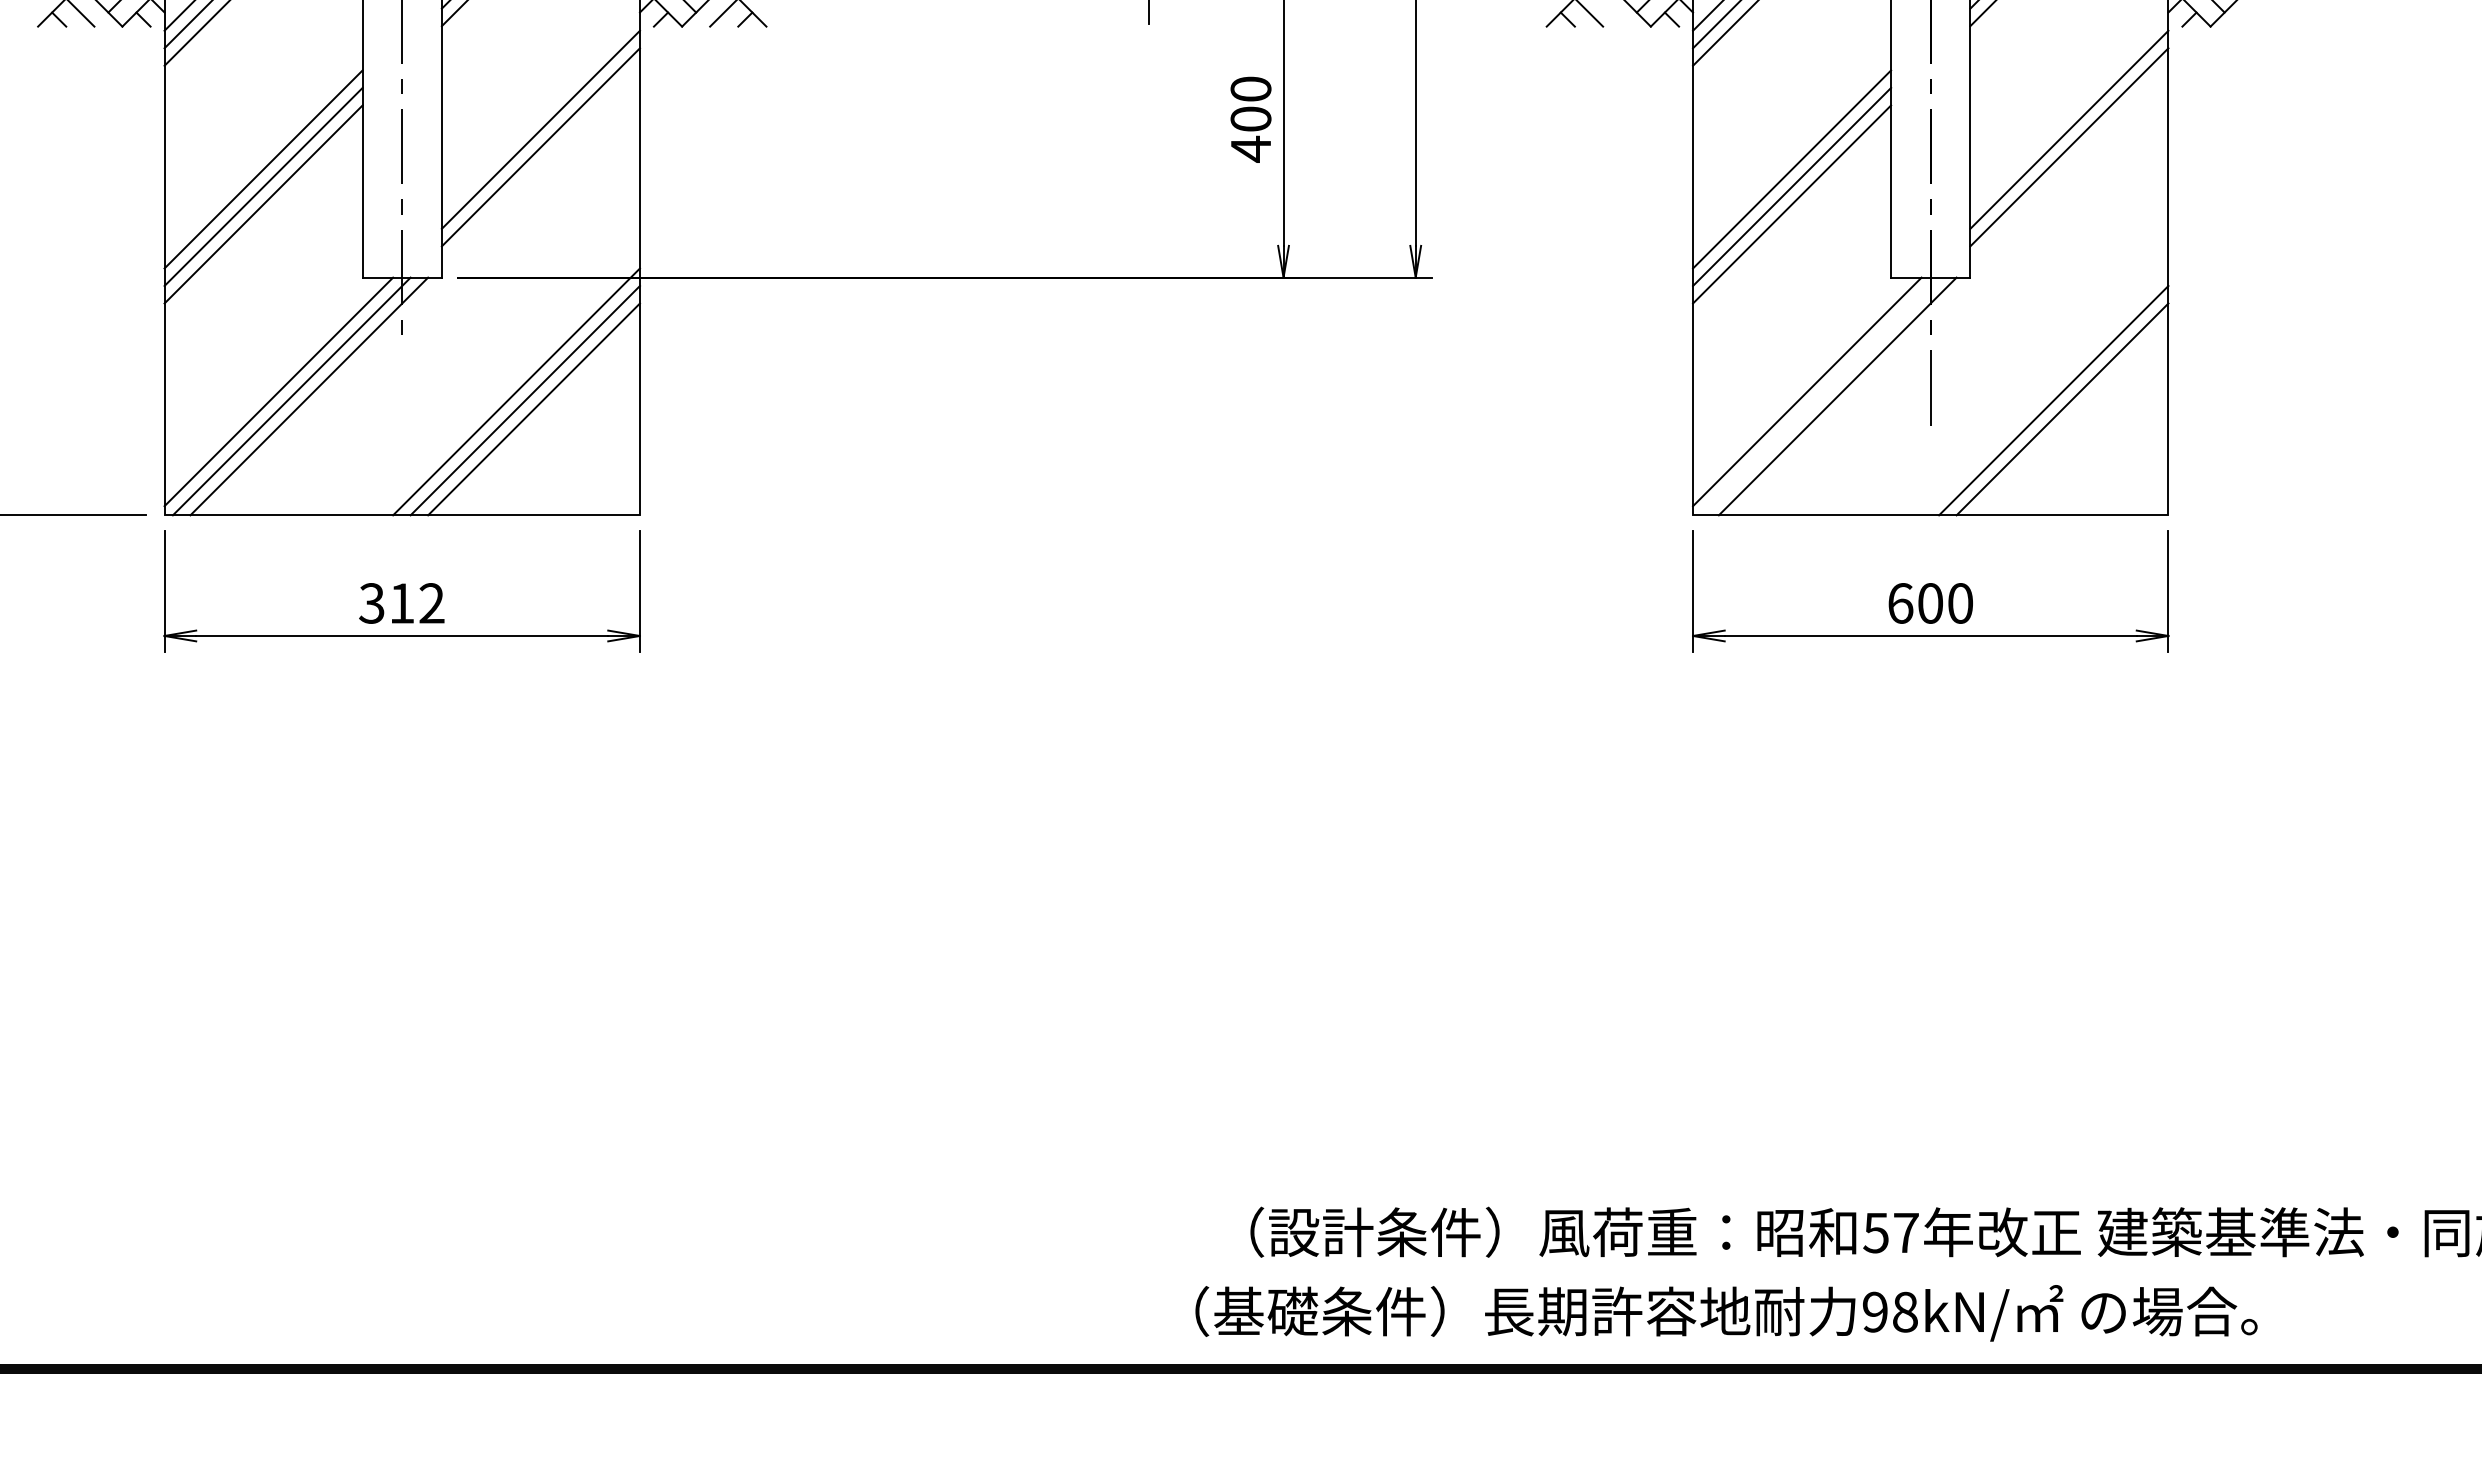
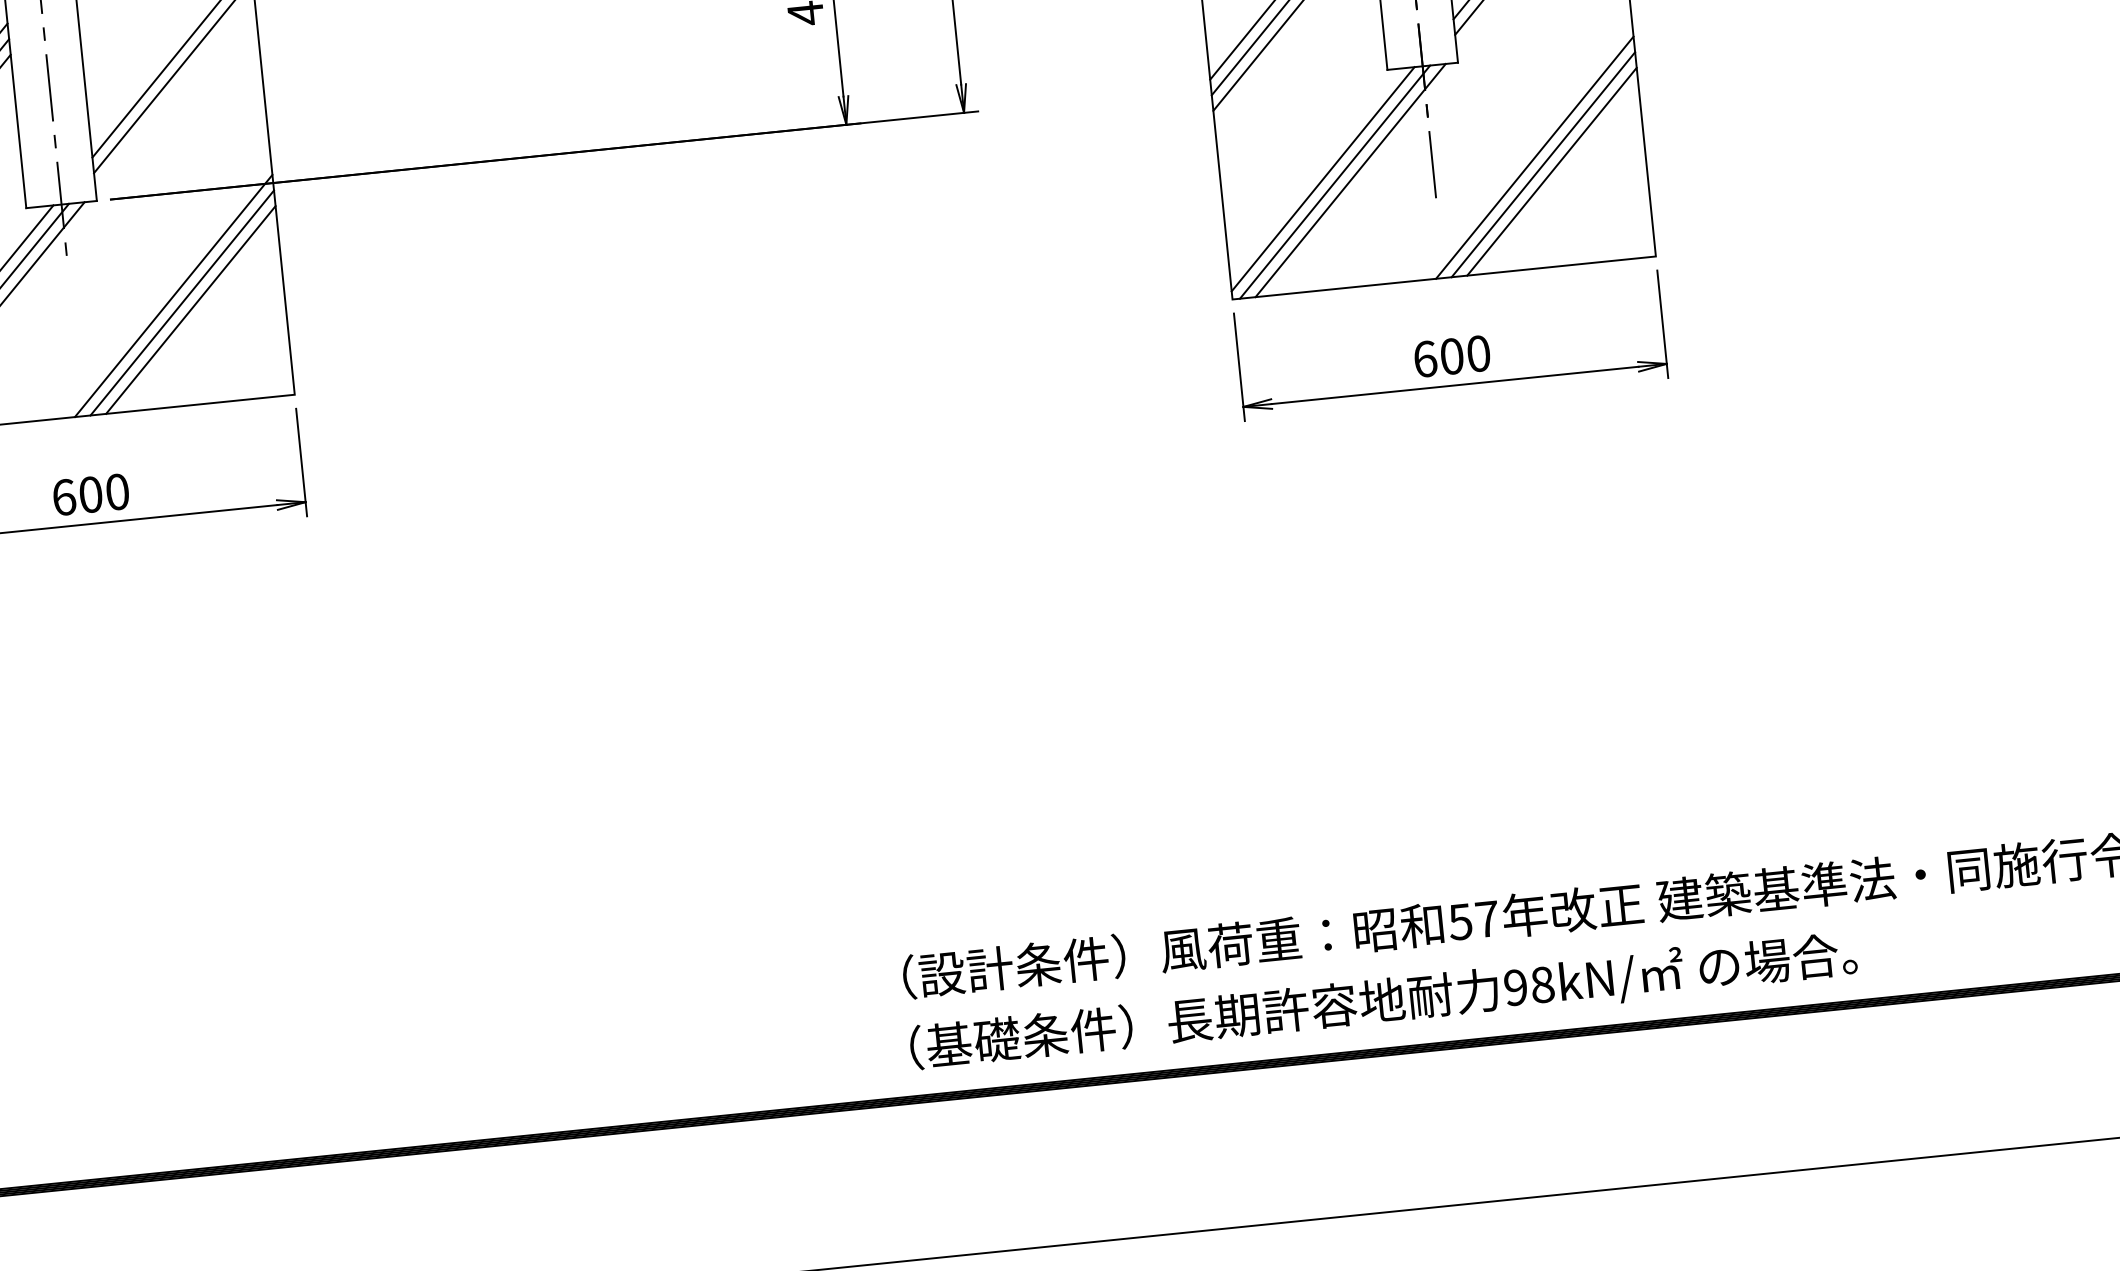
line: (2044, 391) -> (1534, 157), added
line: (1820, 396) -> (1335, 182), added
text: (401, 603) -> (90, 494), 312 -> 600
text: (1726, 1313) -> (1383, 1002), moved

